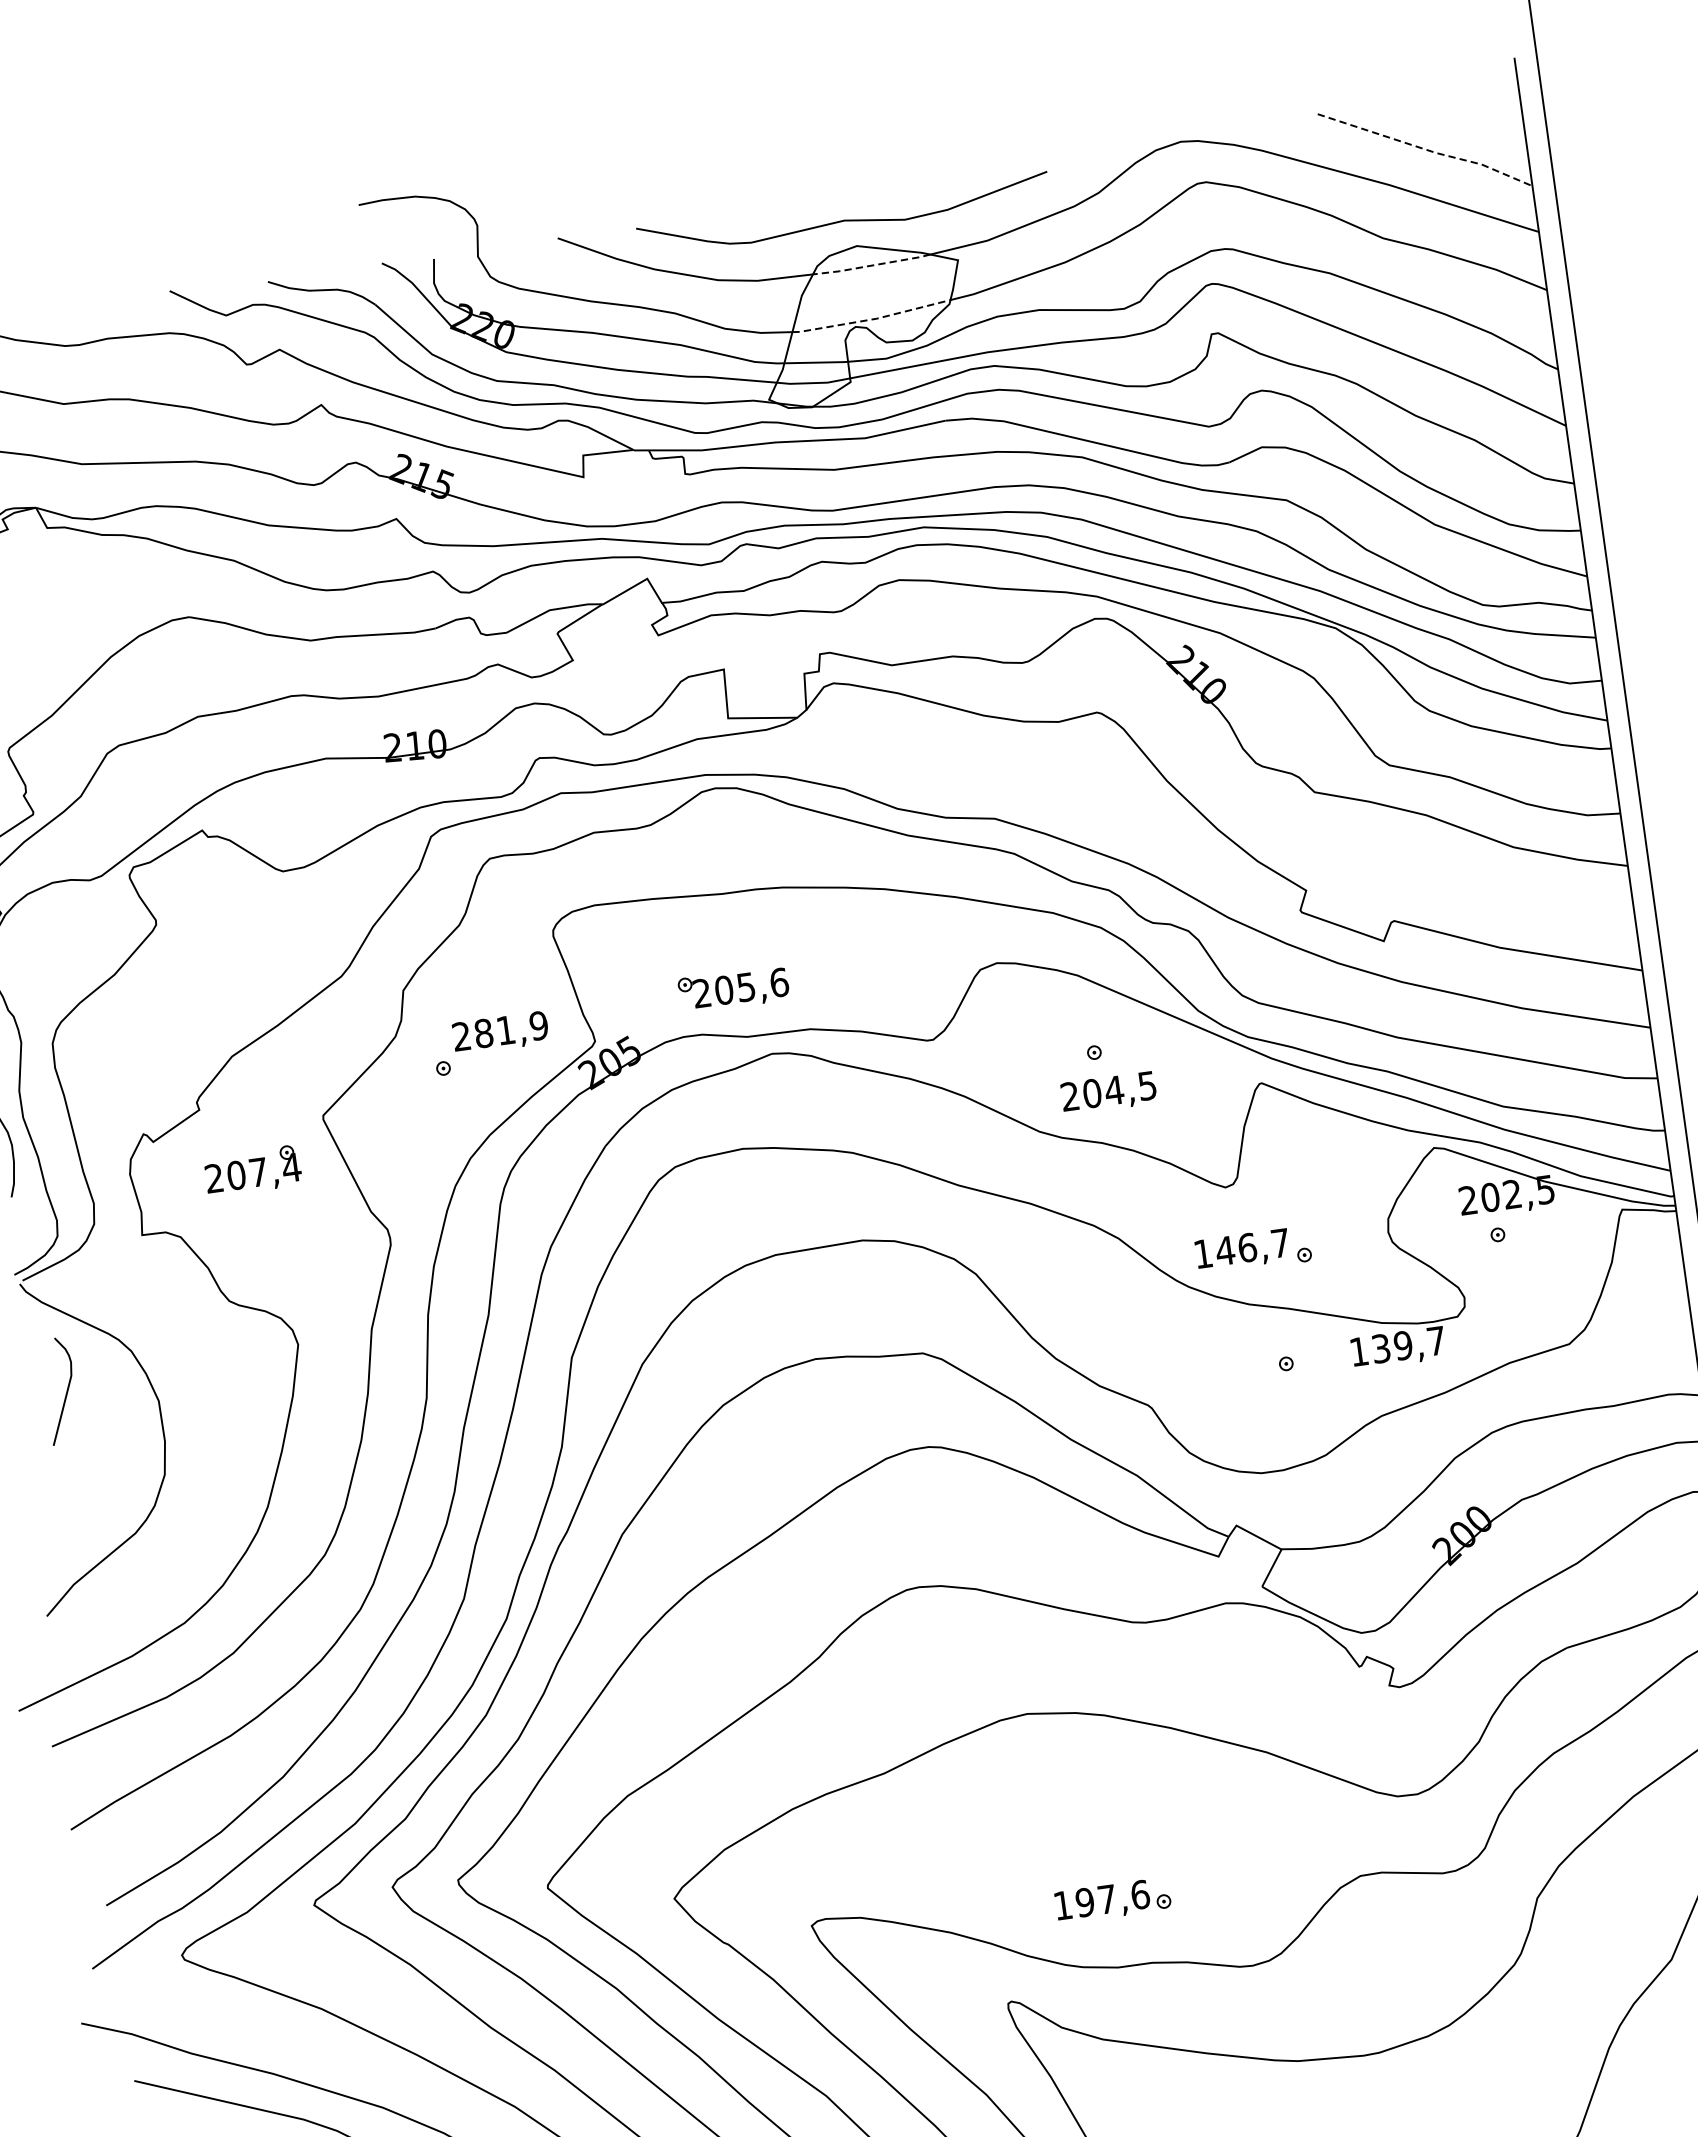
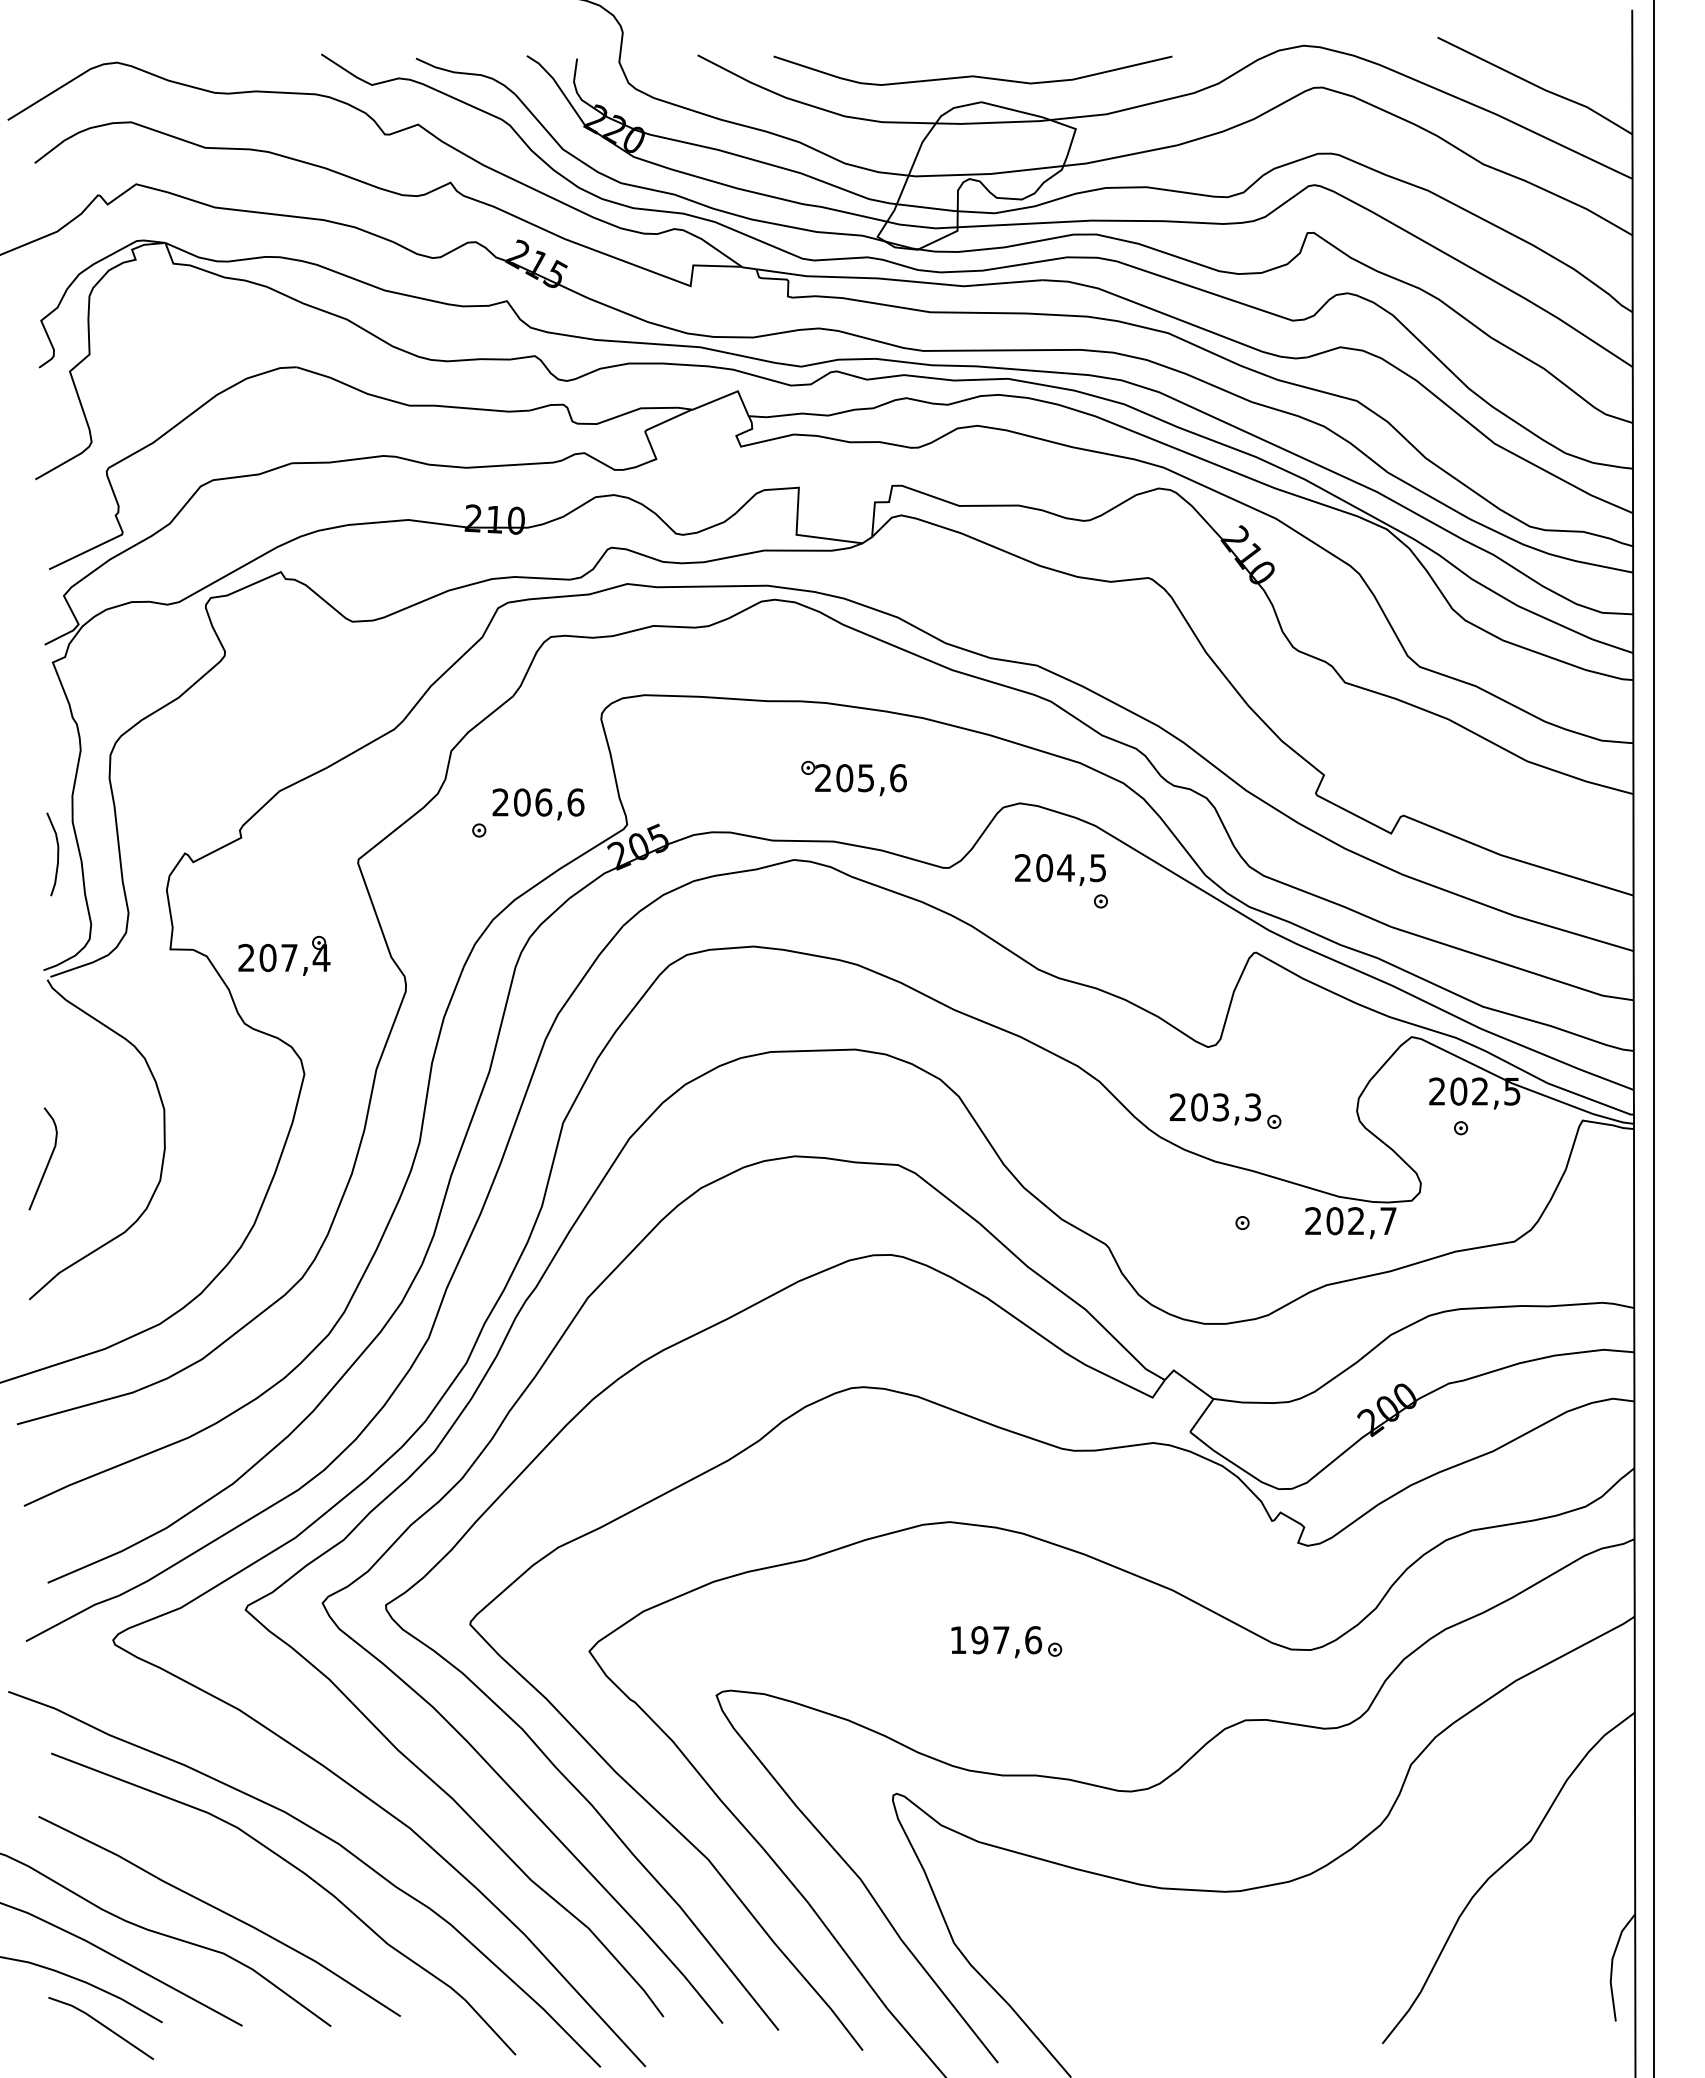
line: (1427, 150) -> (1537, 86), dashed -> solid
line: (871, 265) -> (992, 122), dashed -> solid
line: (871, 319) -> (985, 174), dashed -> solid
part: (733, 989) -> (853, 778), moved
text: (510, 1029) -> (548, 802), 281,9 -> 206,6
text: (1108, 1092) -> (1060, 869), moved
part: (253, 1170) -> (284, 955), moved
text: (1241, 1248) -> (1215, 1107), 146,7 -> 203,3
text: (1380, 1349) -> (1334, 1221), 139,7 -> 202,7
curve: (66, 1390) -> (48, 1159), moved
part: (1112, 1901) -> (1006, 1642), moved

